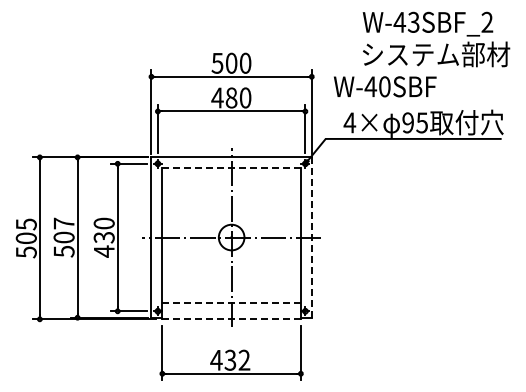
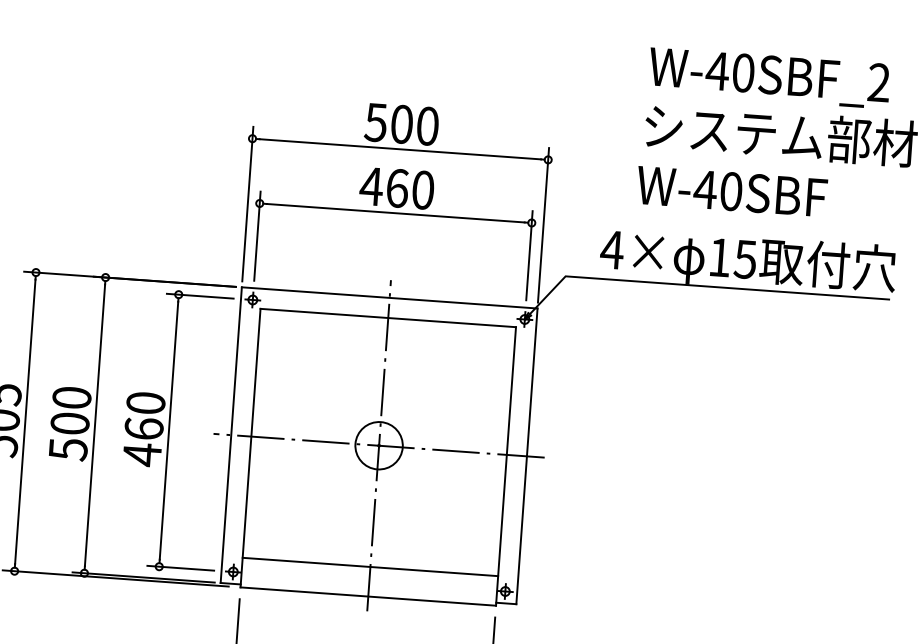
text: (413, 22) -> (742, 73), W-43SBF_2 -> W-40SBF_2
text: (385, 86) -> (732, 191), moved
text: (231, 97) -> (397, 187), 480 -> 460
text: (407, 122) -> (718, 256), 95 -> 15
line: (231, 168) -> (387, 318), dashed -> solid
text: (63, 223) -> (70, 397), 507 -> 500
text: (103, 237) -> (142, 428), 430 -> 460
line: (311, 237) -> (526, 456), dashed -> solid
line: (232, 303) -> (371, 567), dashed -> solid
line: (232, 319) -> (369, 596), dashed -> solid

